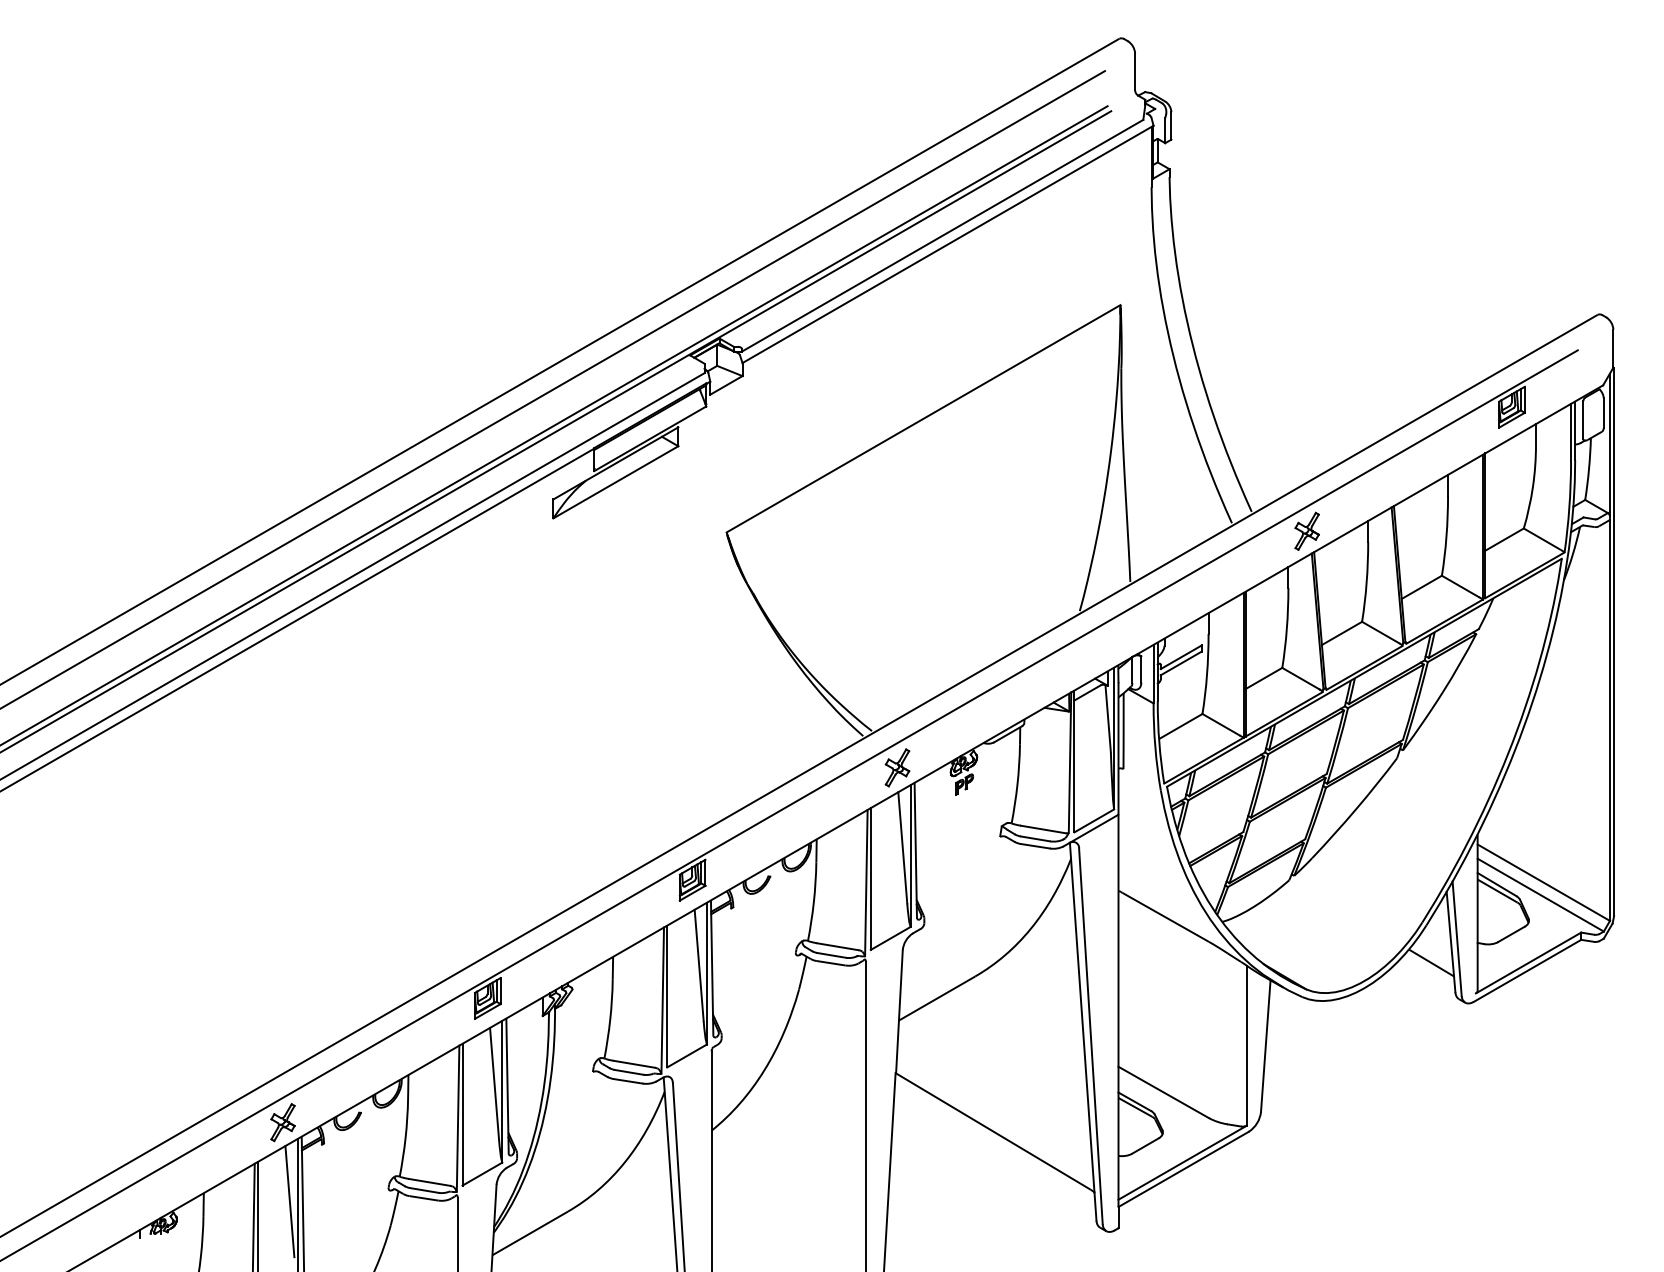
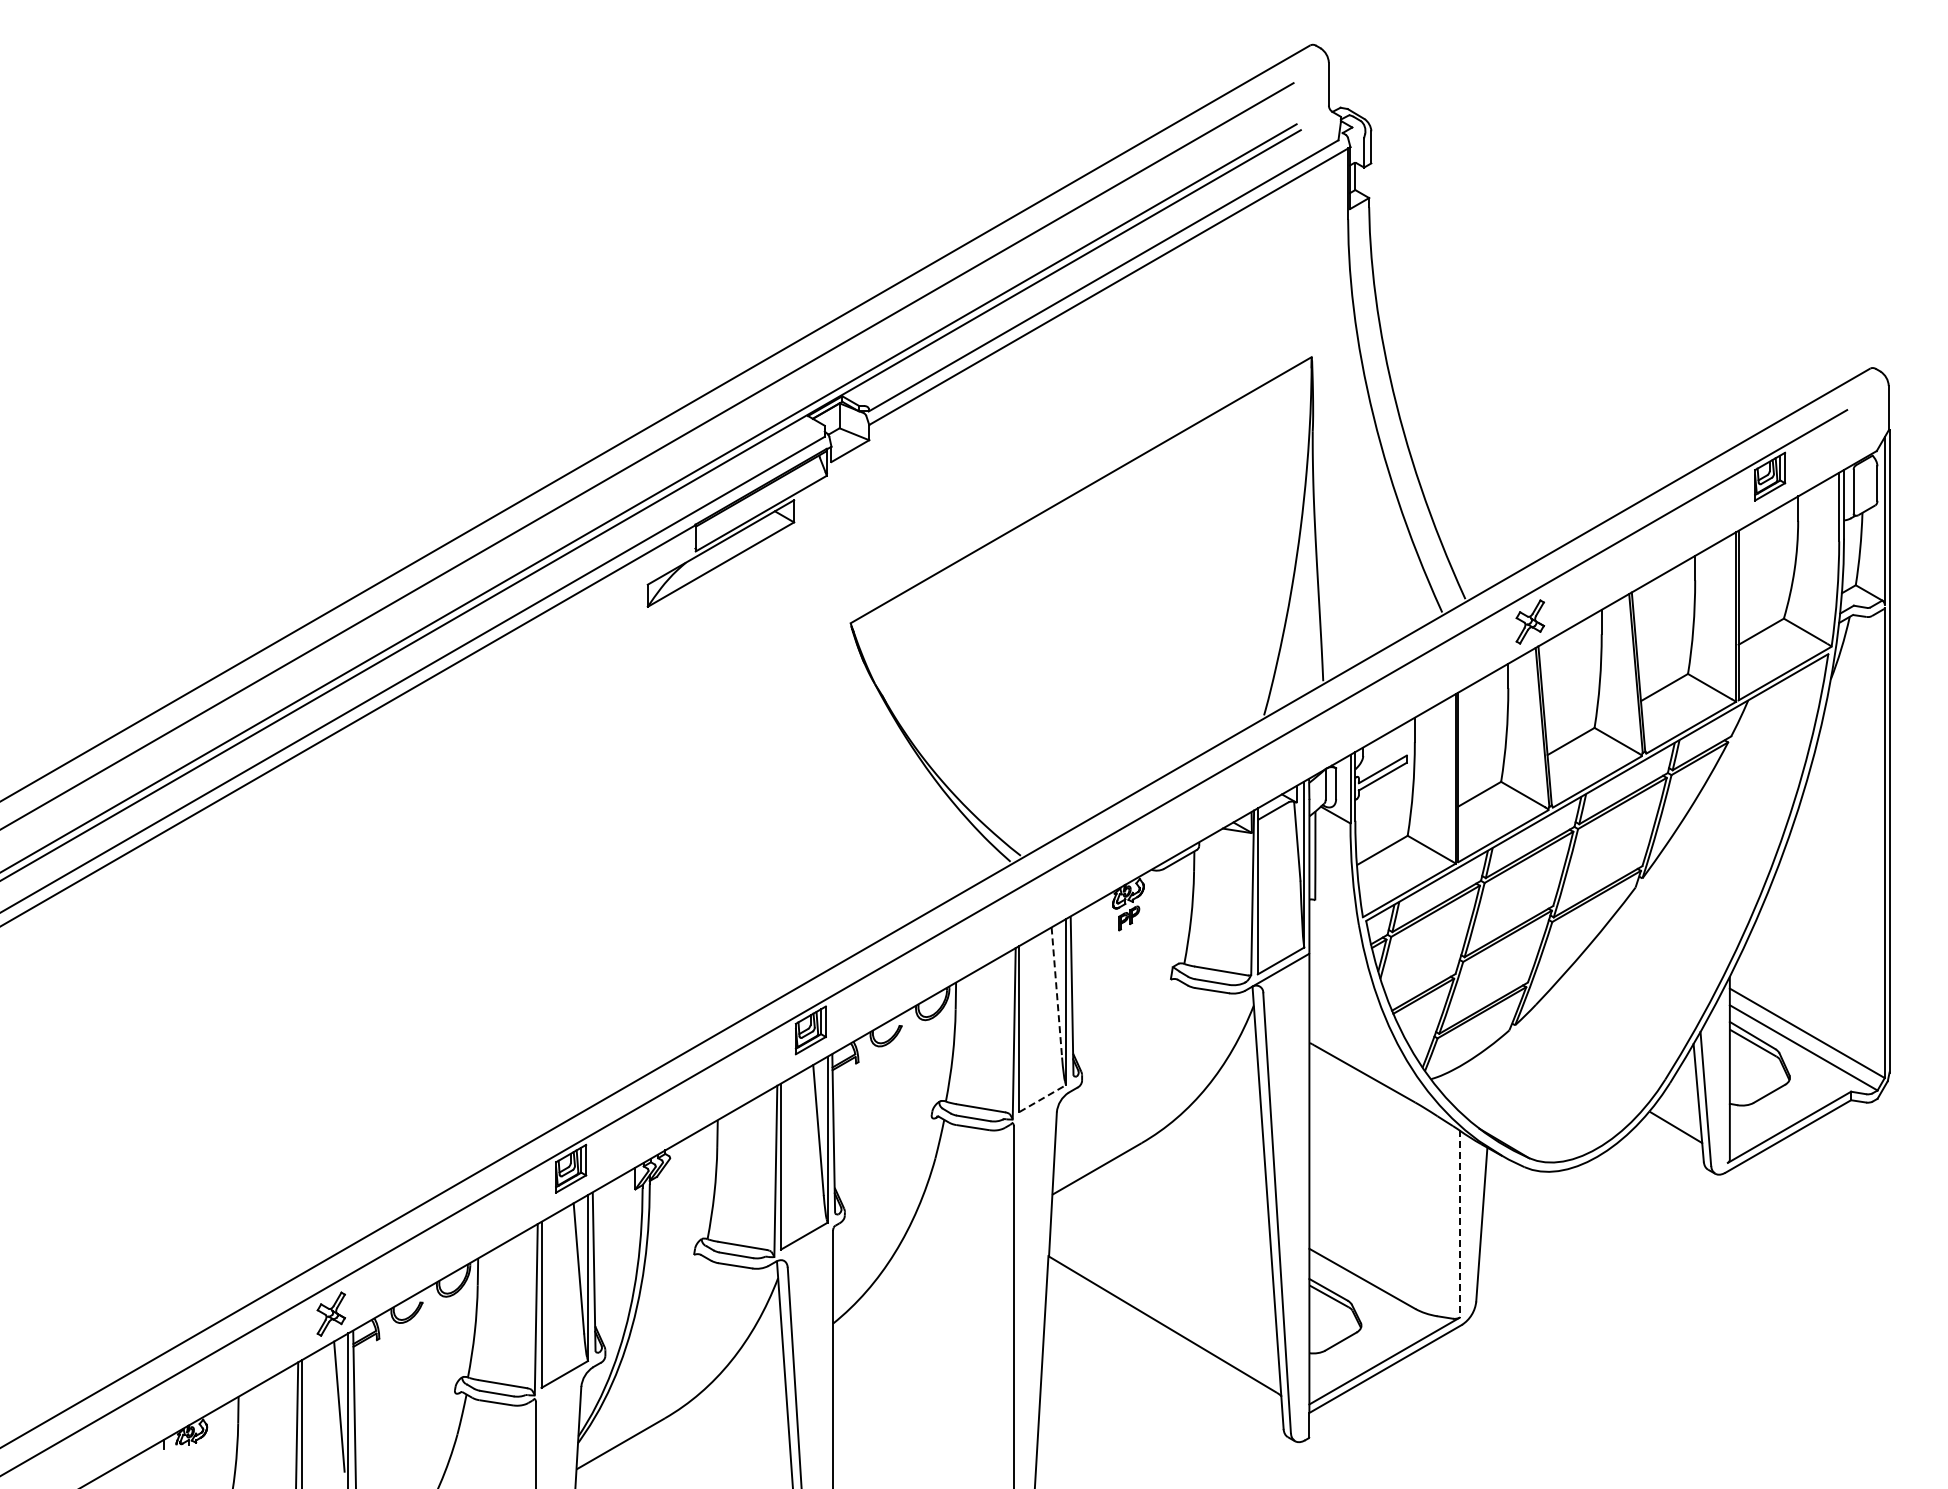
part: (897, 767) -> (1050, 898), removed
line: (902, 848) -> (1056, 993), solid -> dashed
line: (890, 938) -> (1042, 1098), solid -> dashed
line: (1246, 1046) -> (1459, 1224), solid -> dashed

